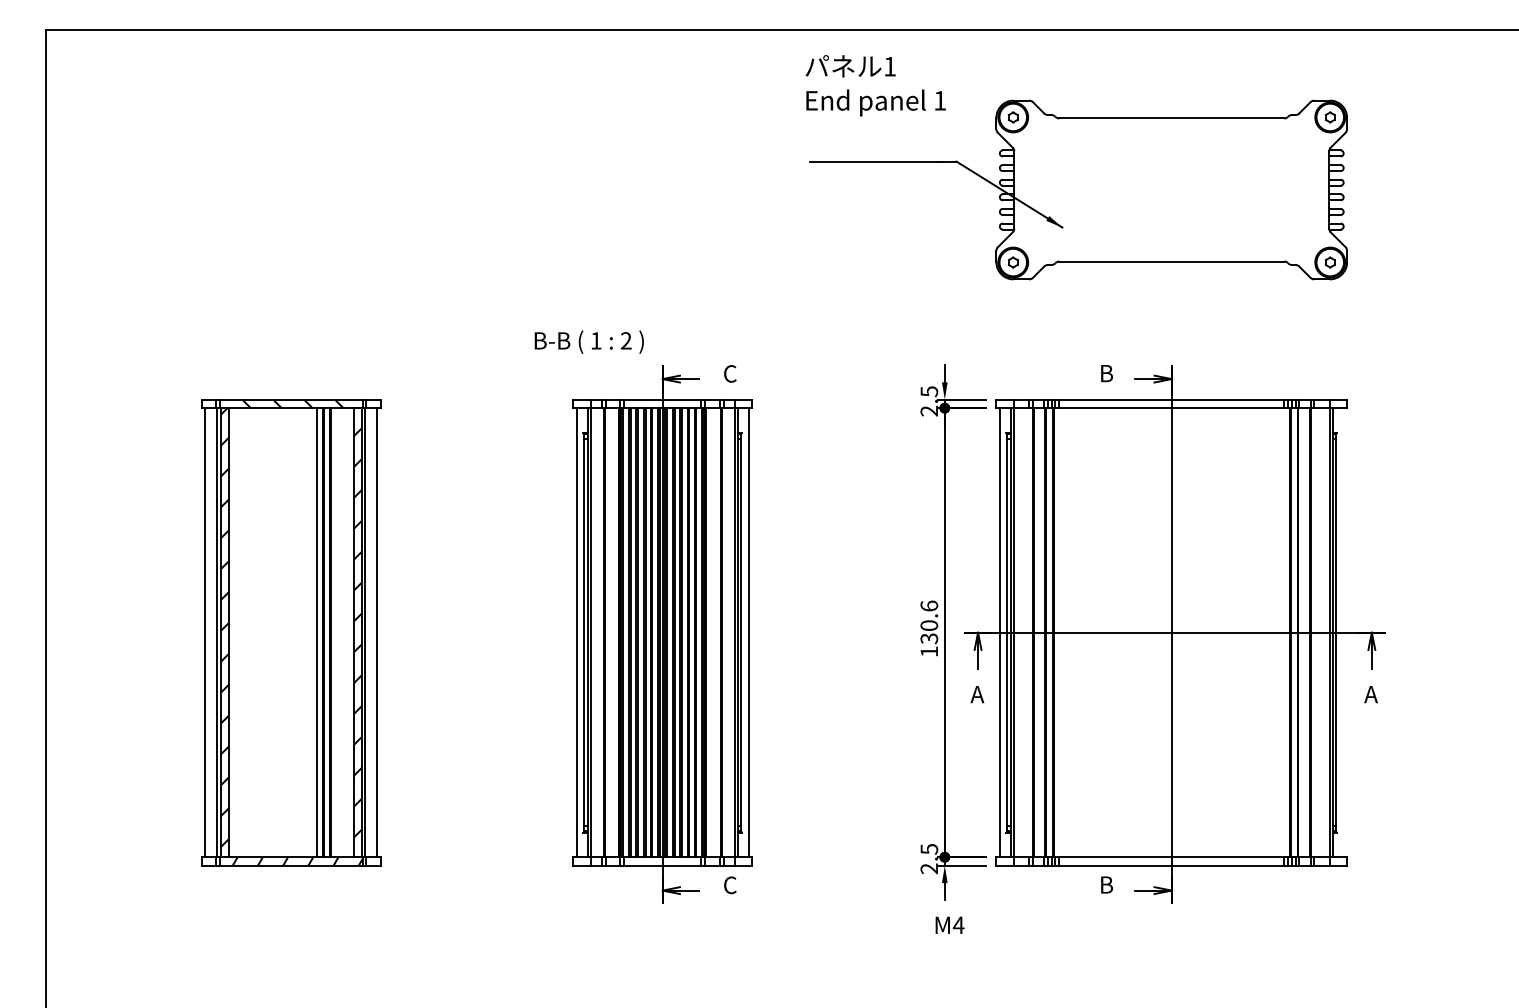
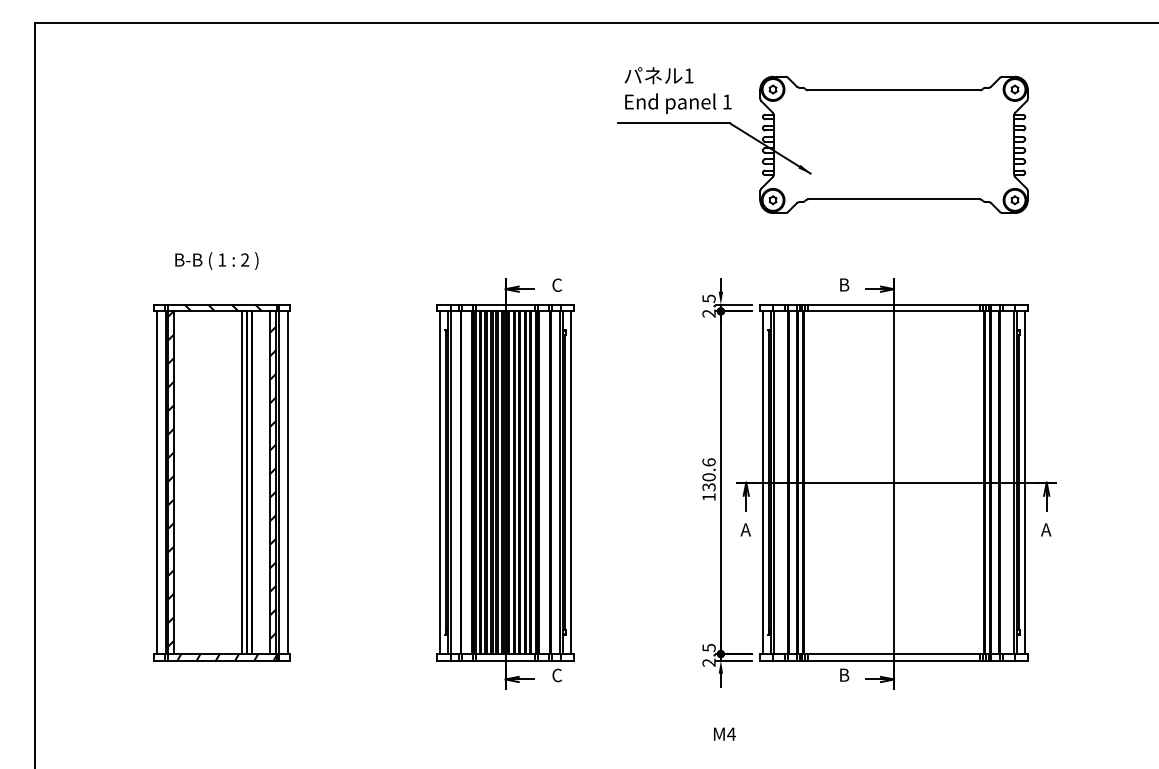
text: (875, 85) -> (677, 90), moved
text: (588, 341) -> (216, 260), moved
line: (1343, 632) -> (1025, 482), added
text: (949, 924) -> (724, 733), moved

